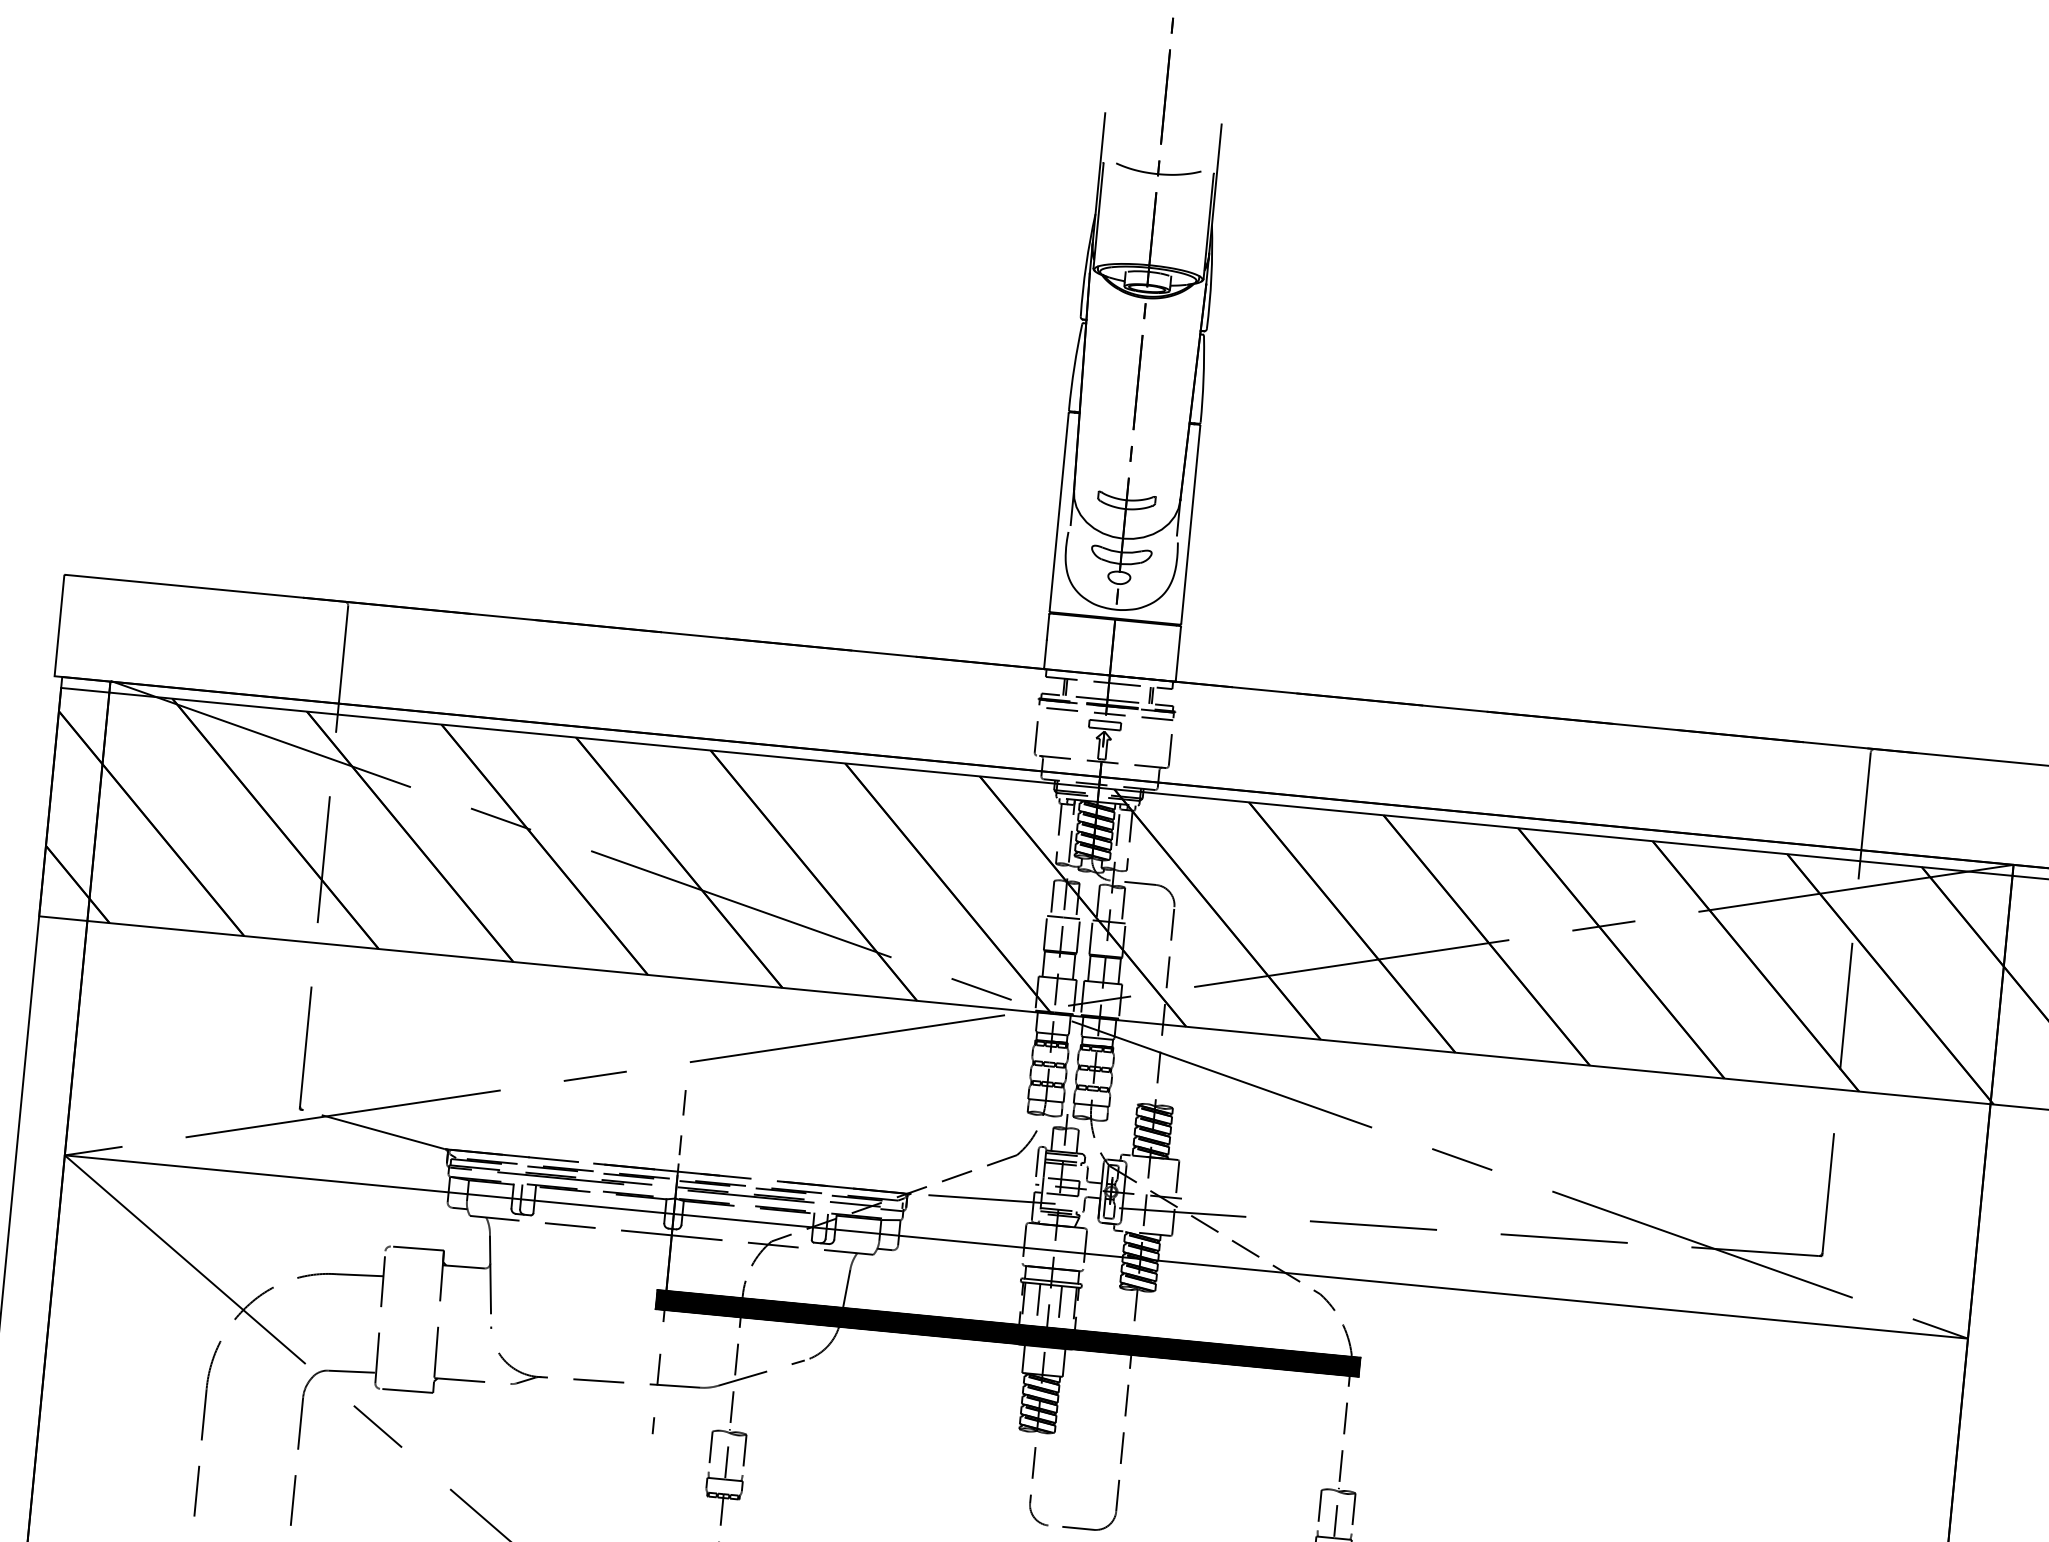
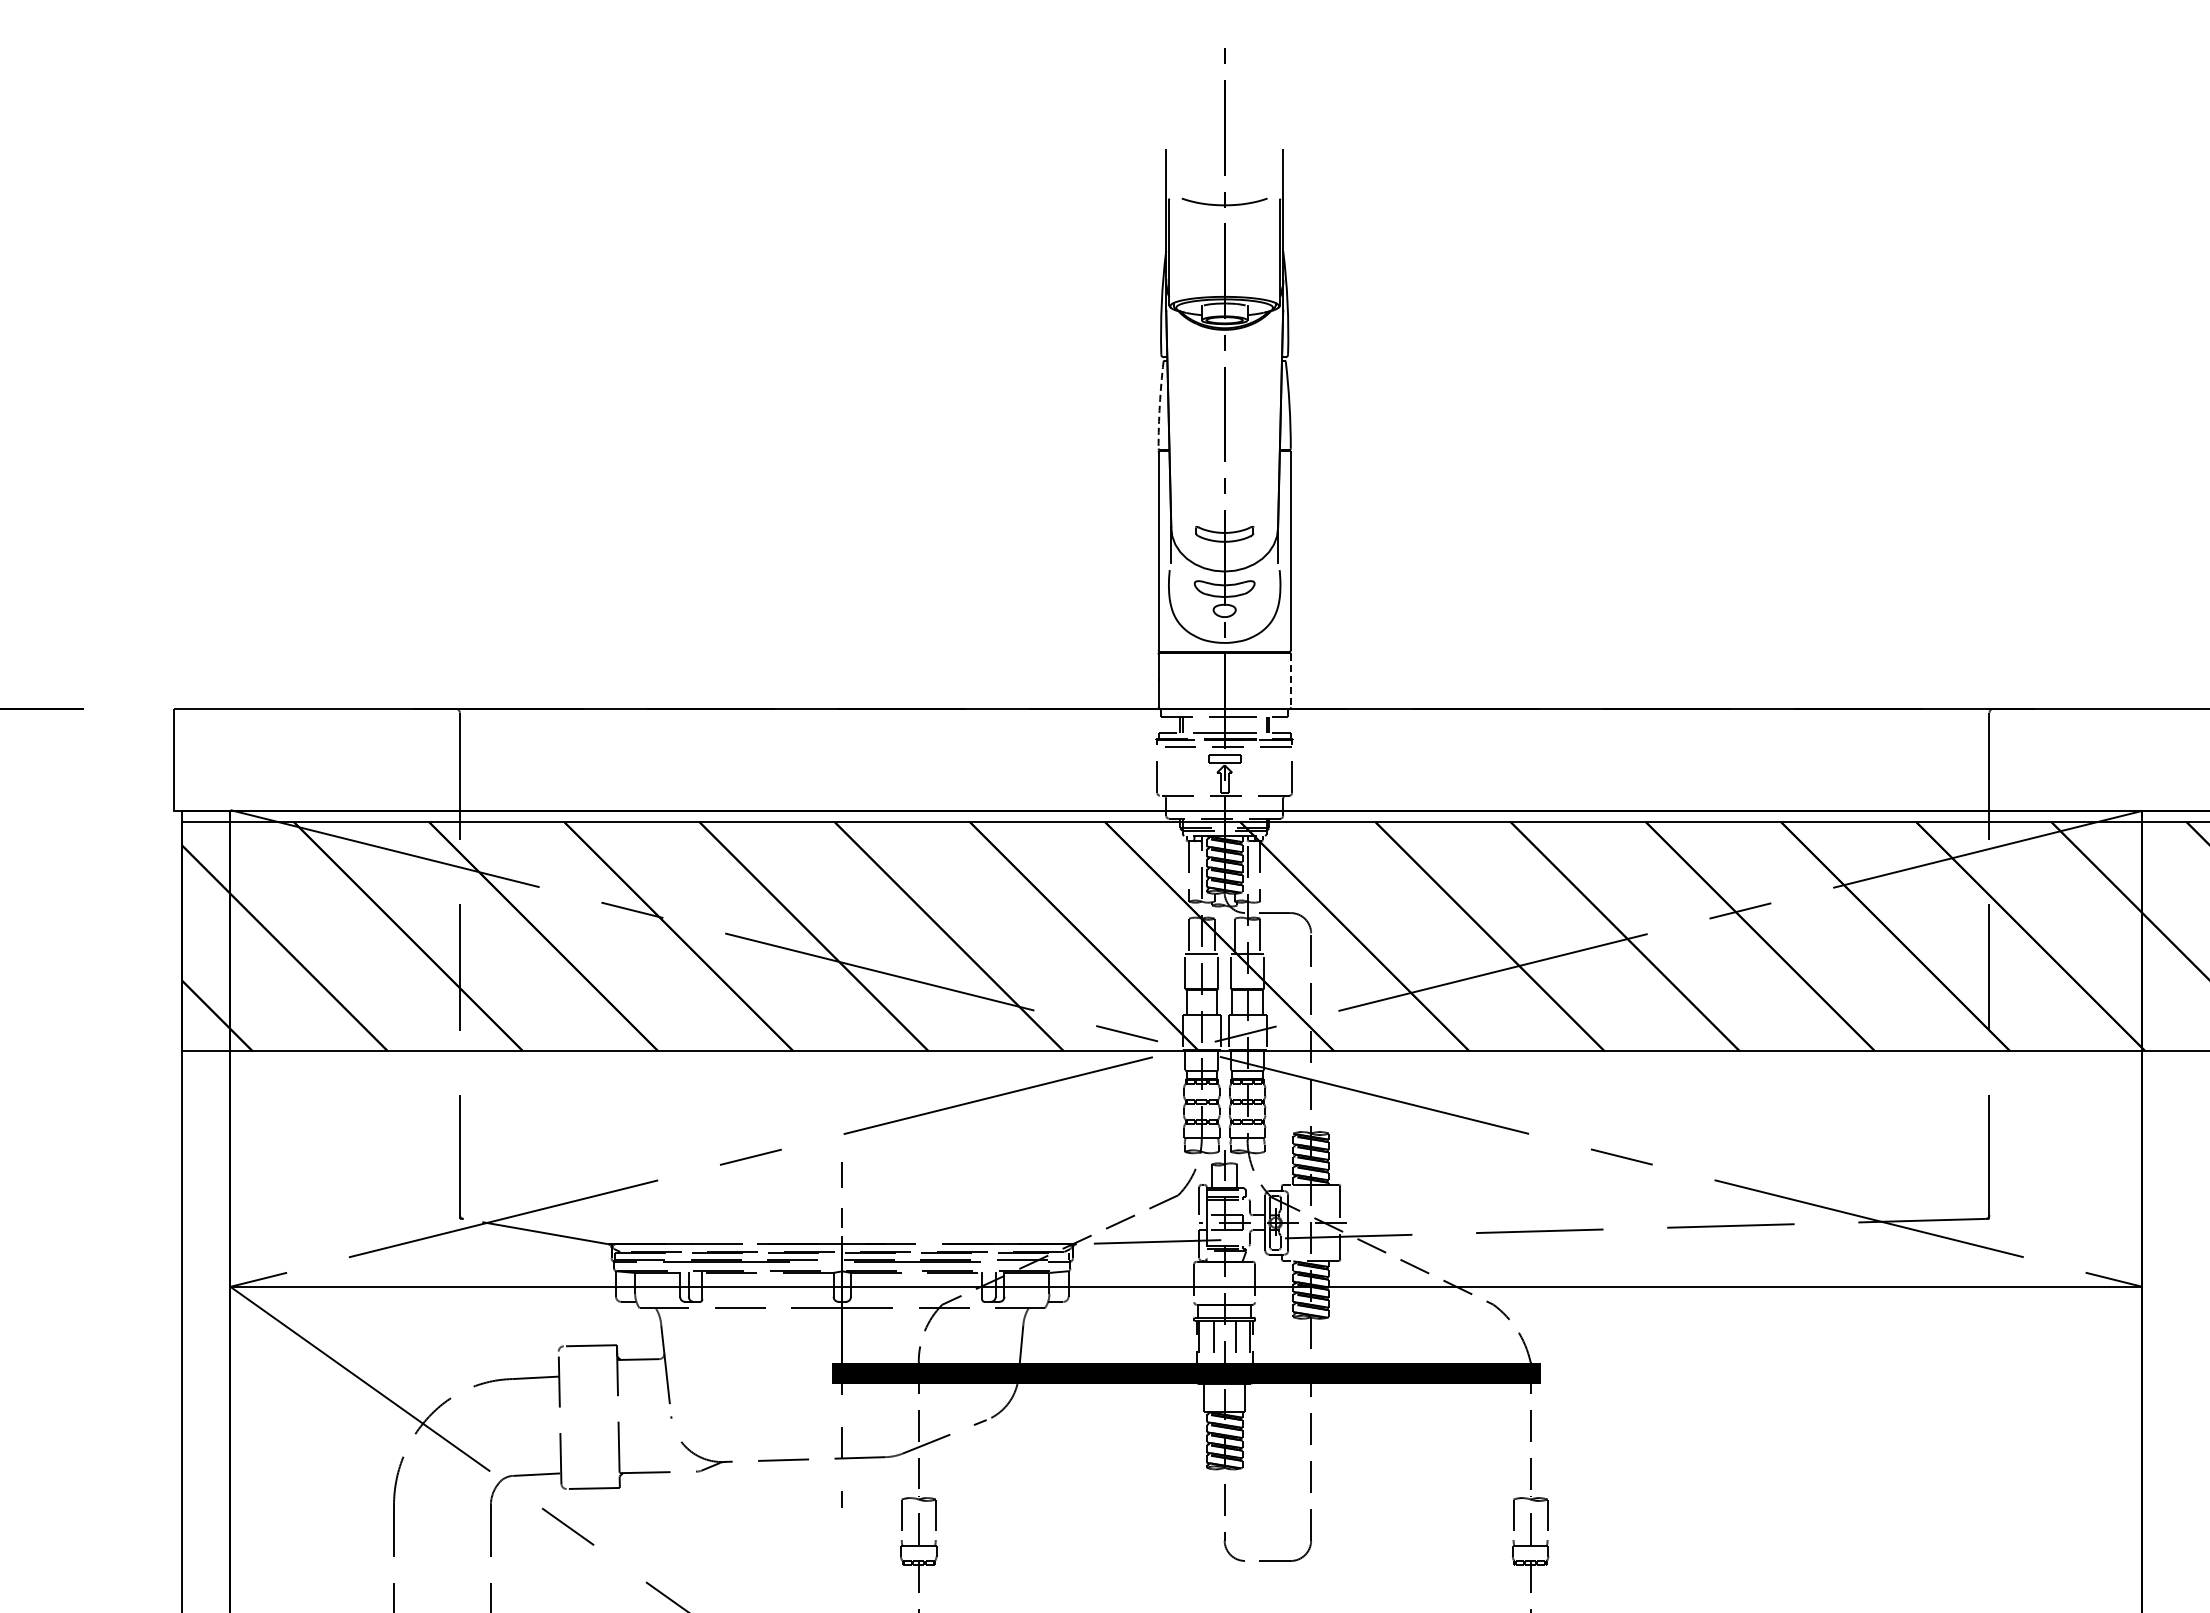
arc: (1074, 367) -> (1159, 405), solid -> dashed
line: (1178, 654) -> (1290, 681), solid -> dashed

